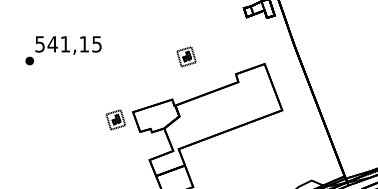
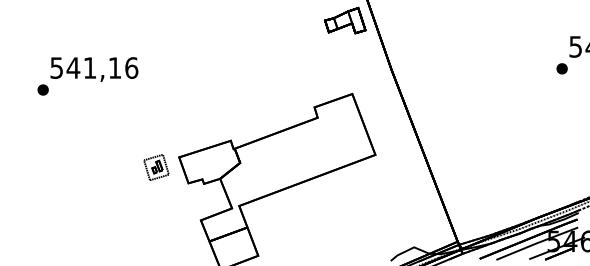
text: (96, 43) -> (131, 67), 541,15 -> 541,16
part: (186, 56) -> (249, 84), removed

